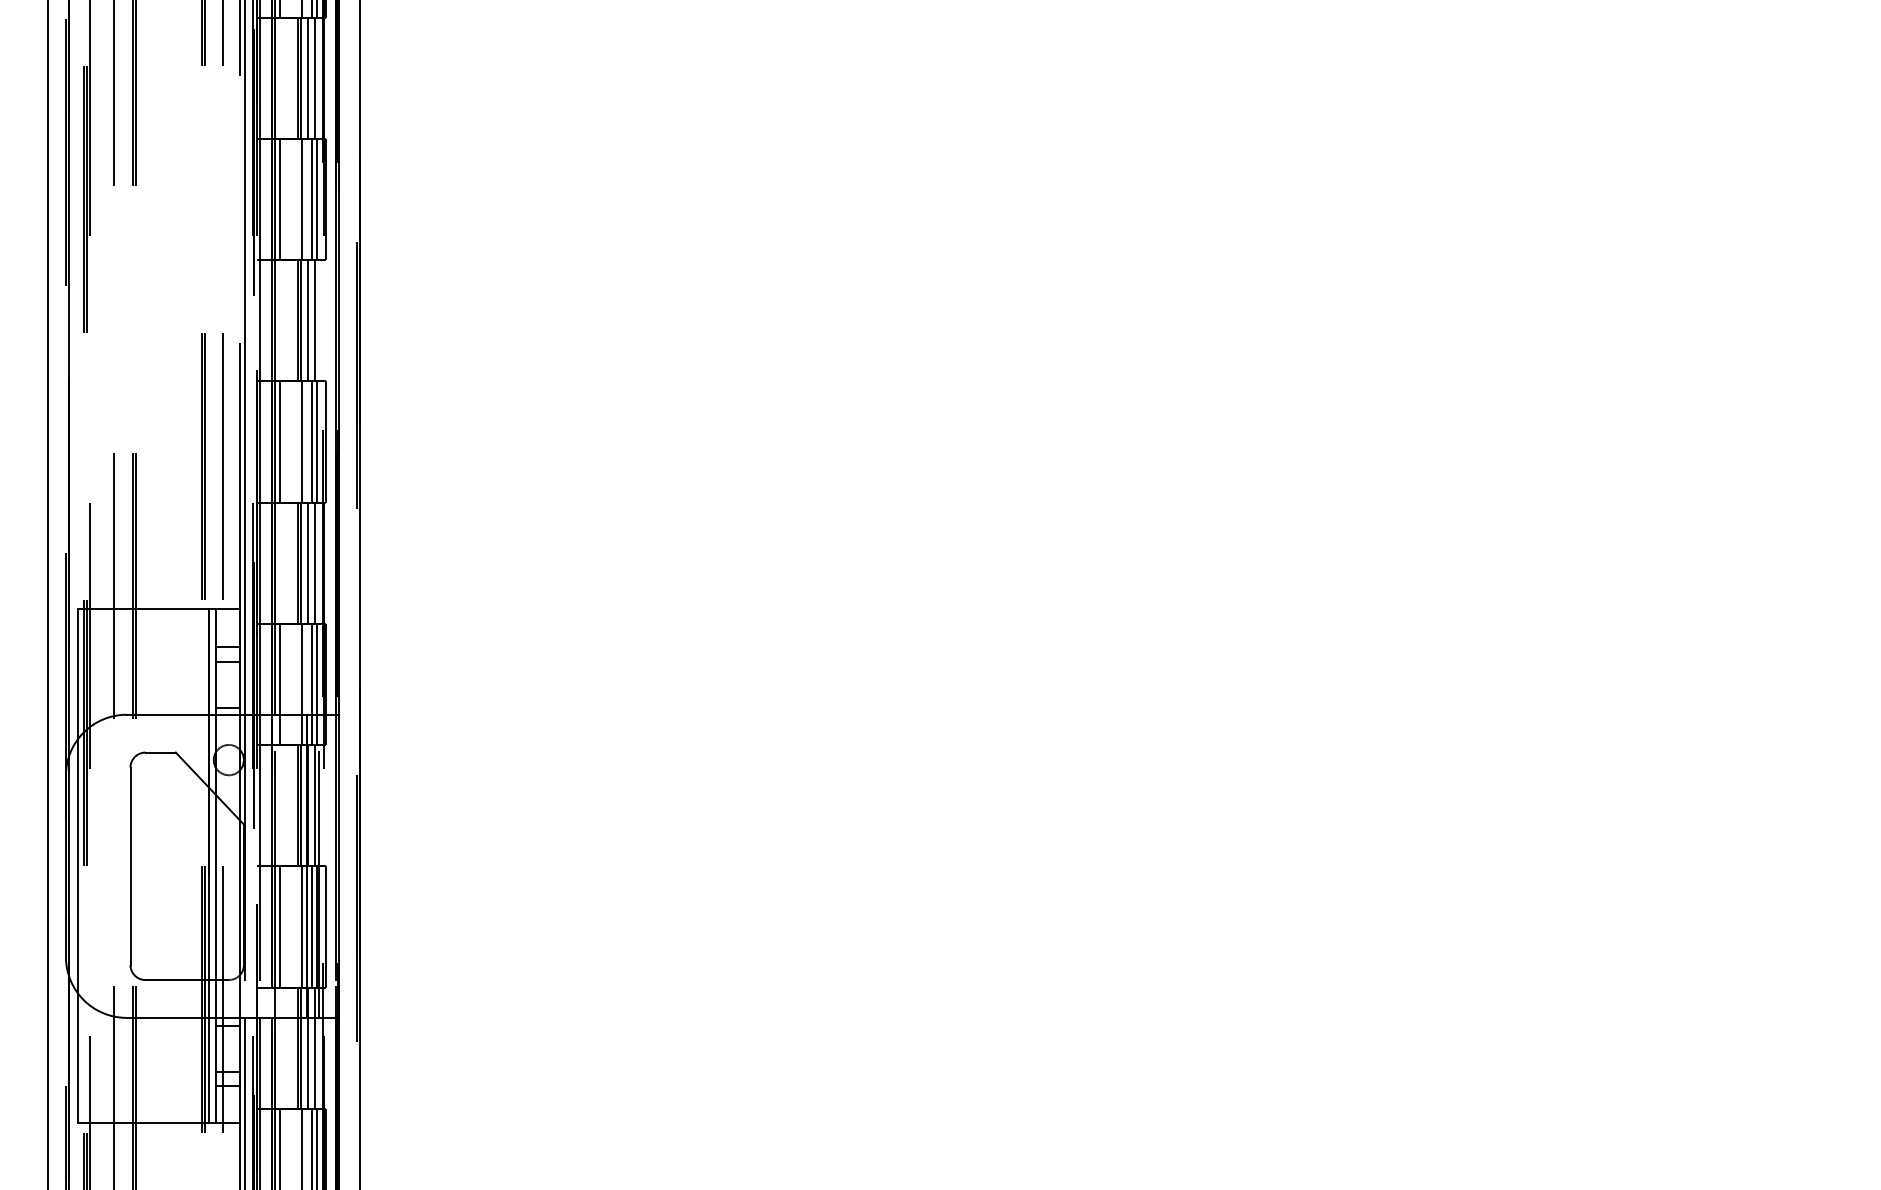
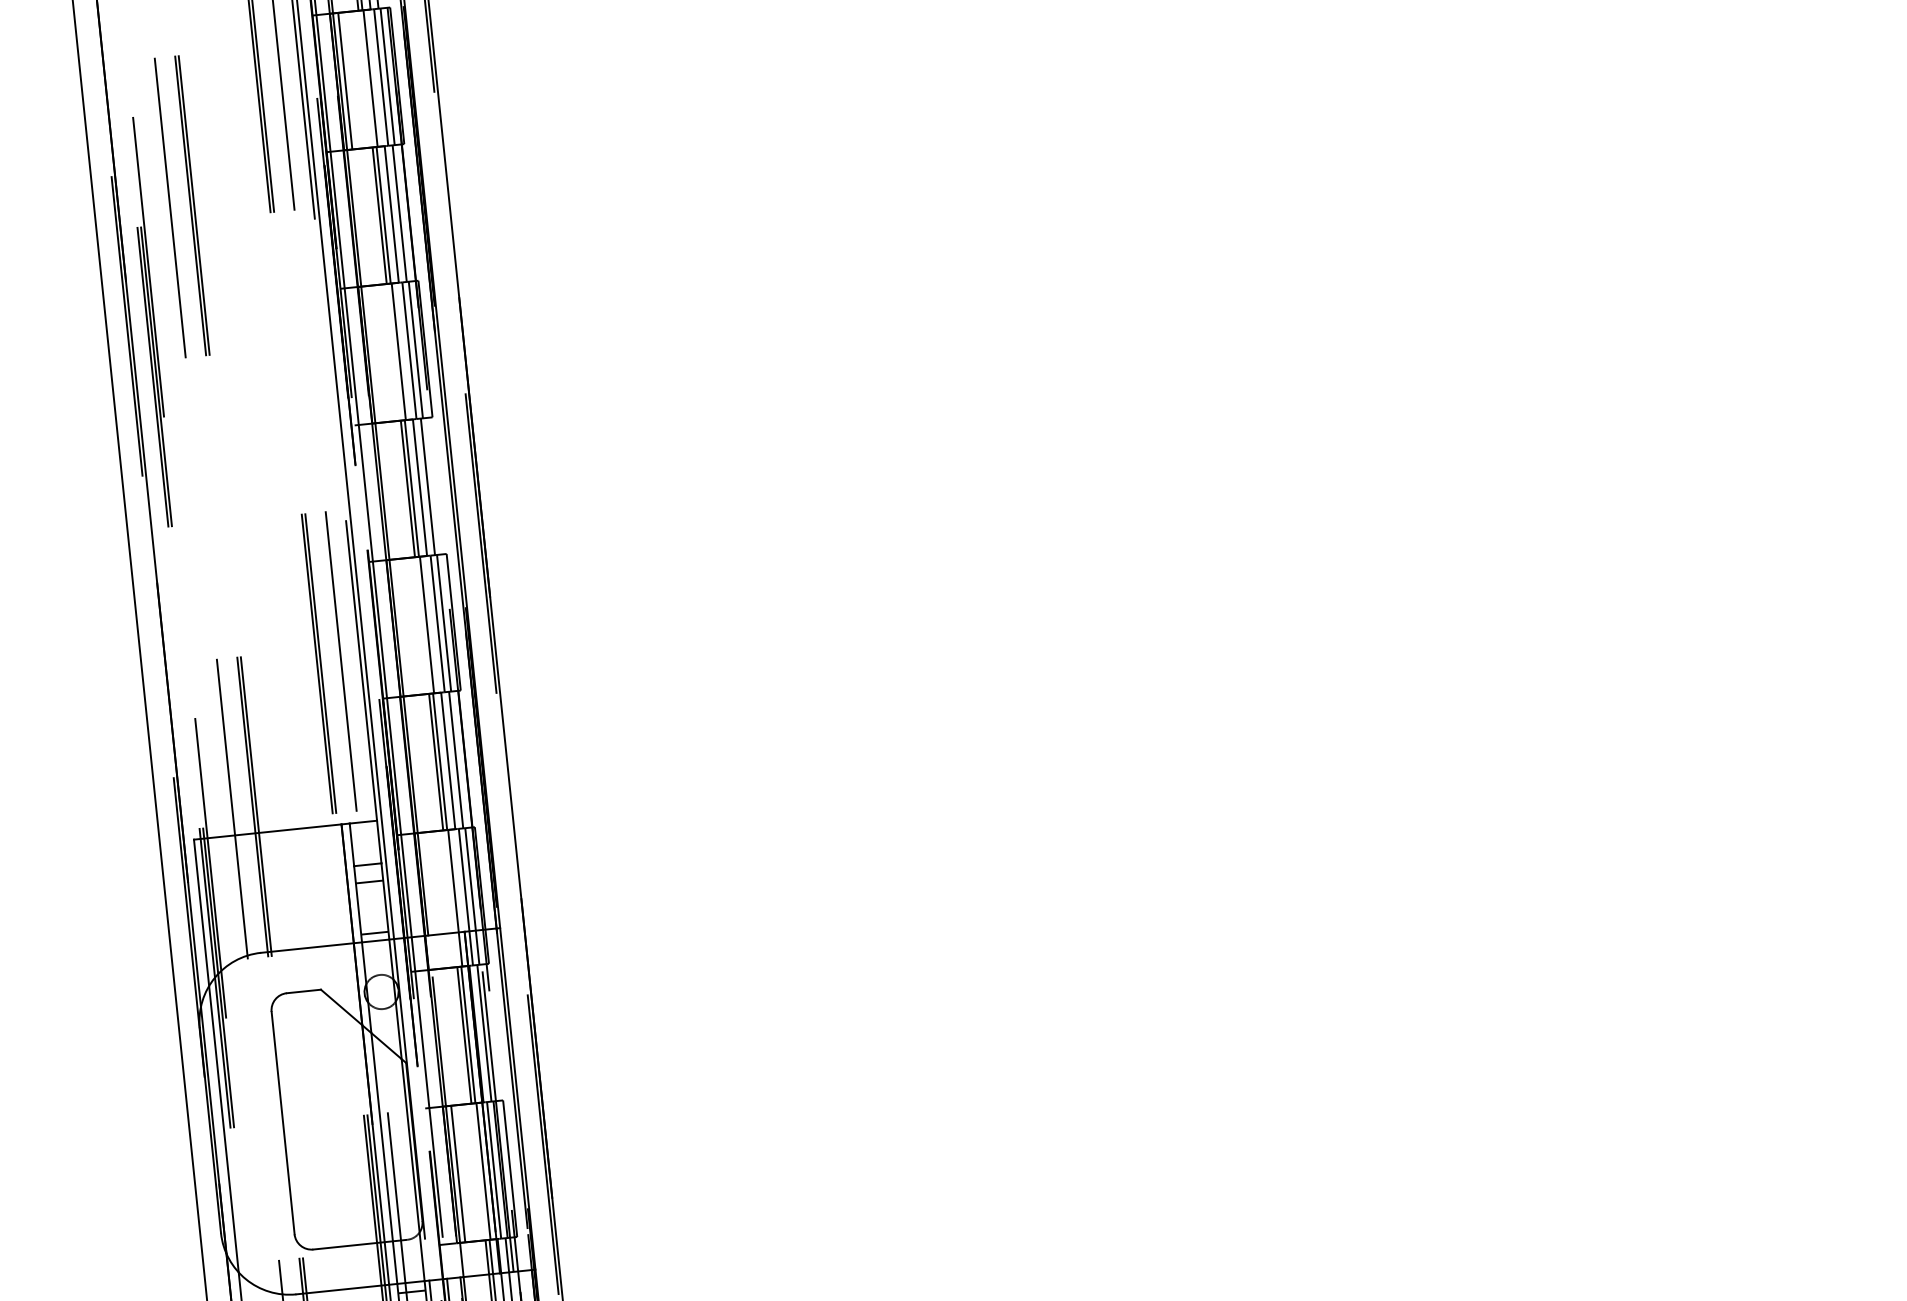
line: (279, 199) -> (373, 354), removed
line: (279, 441) -> (401, 627), removed
line: (279, 684) -> (429, 900), removed

